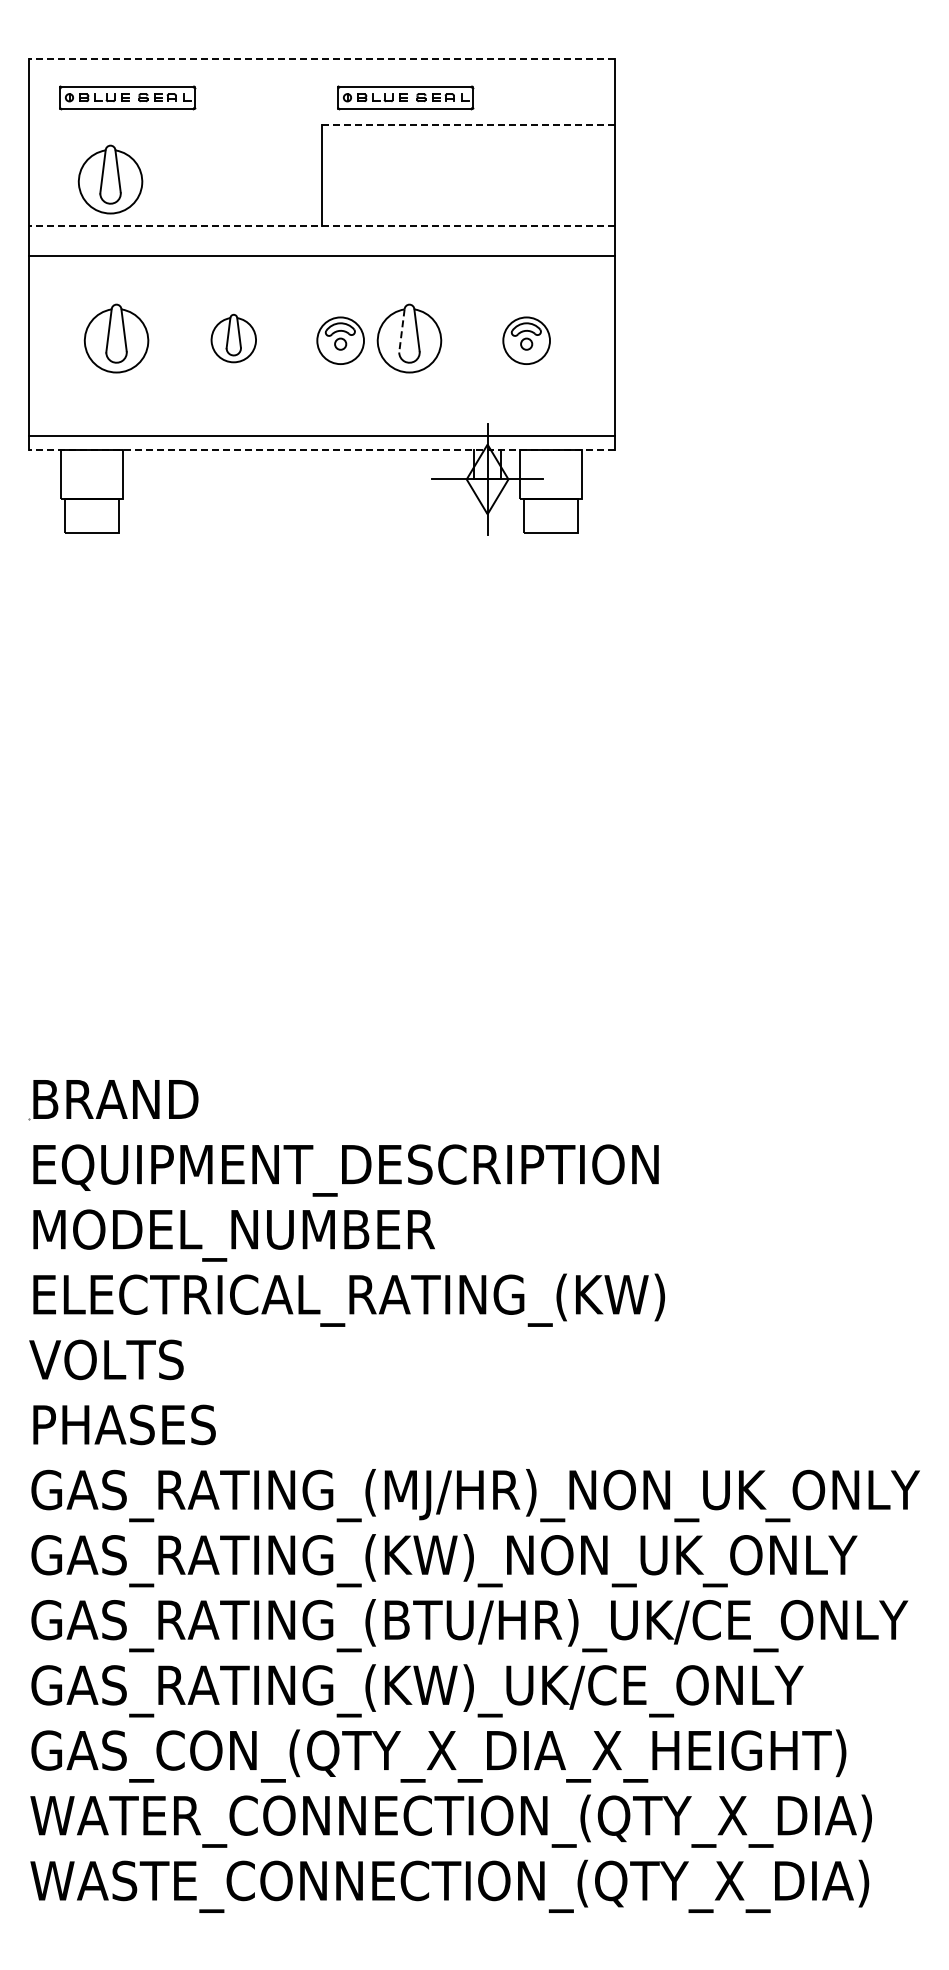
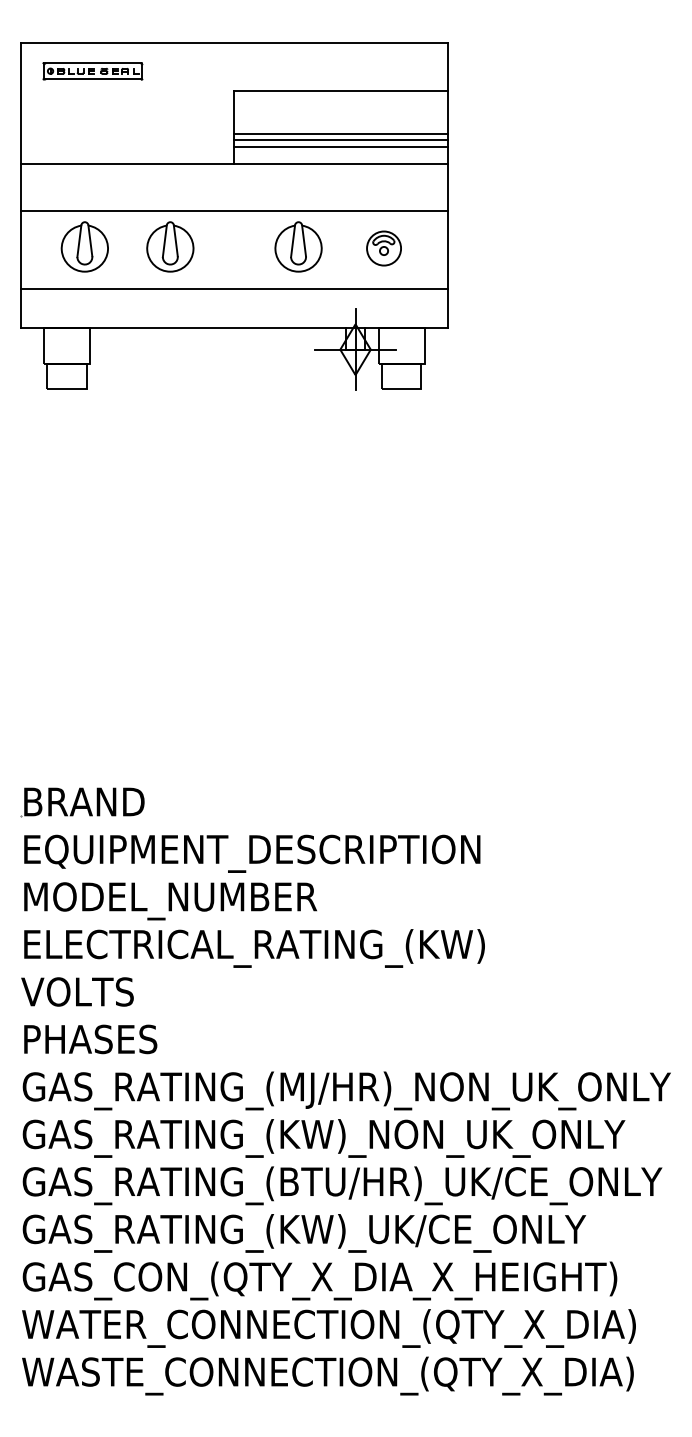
line: (321, 59) -> (234, 43), dashed -> solid
part: (405, 97) -> (295, 71), removed
line: (467, 125) -> (340, 91), dashed -> solid
part: (110, 179) -> (80, 130), removed
line: (467, 183) -> (340, 133), added
line: (467, 191) -> (340, 139), added
line: (467, 202) -> (340, 147), added
line: (321, 225) -> (234, 164), dashed -> solid
line: (321, 256) -> (234, 211), moved
line: (401, 330) -> (292, 241), dashed -> solid
part: (233, 338) -> (170, 246), size x1.43
part: (340, 340) -> (248, 248), removed
line: (321, 436) -> (234, 289), moved
line: (321, 450) -> (234, 328), dashed -> solid

